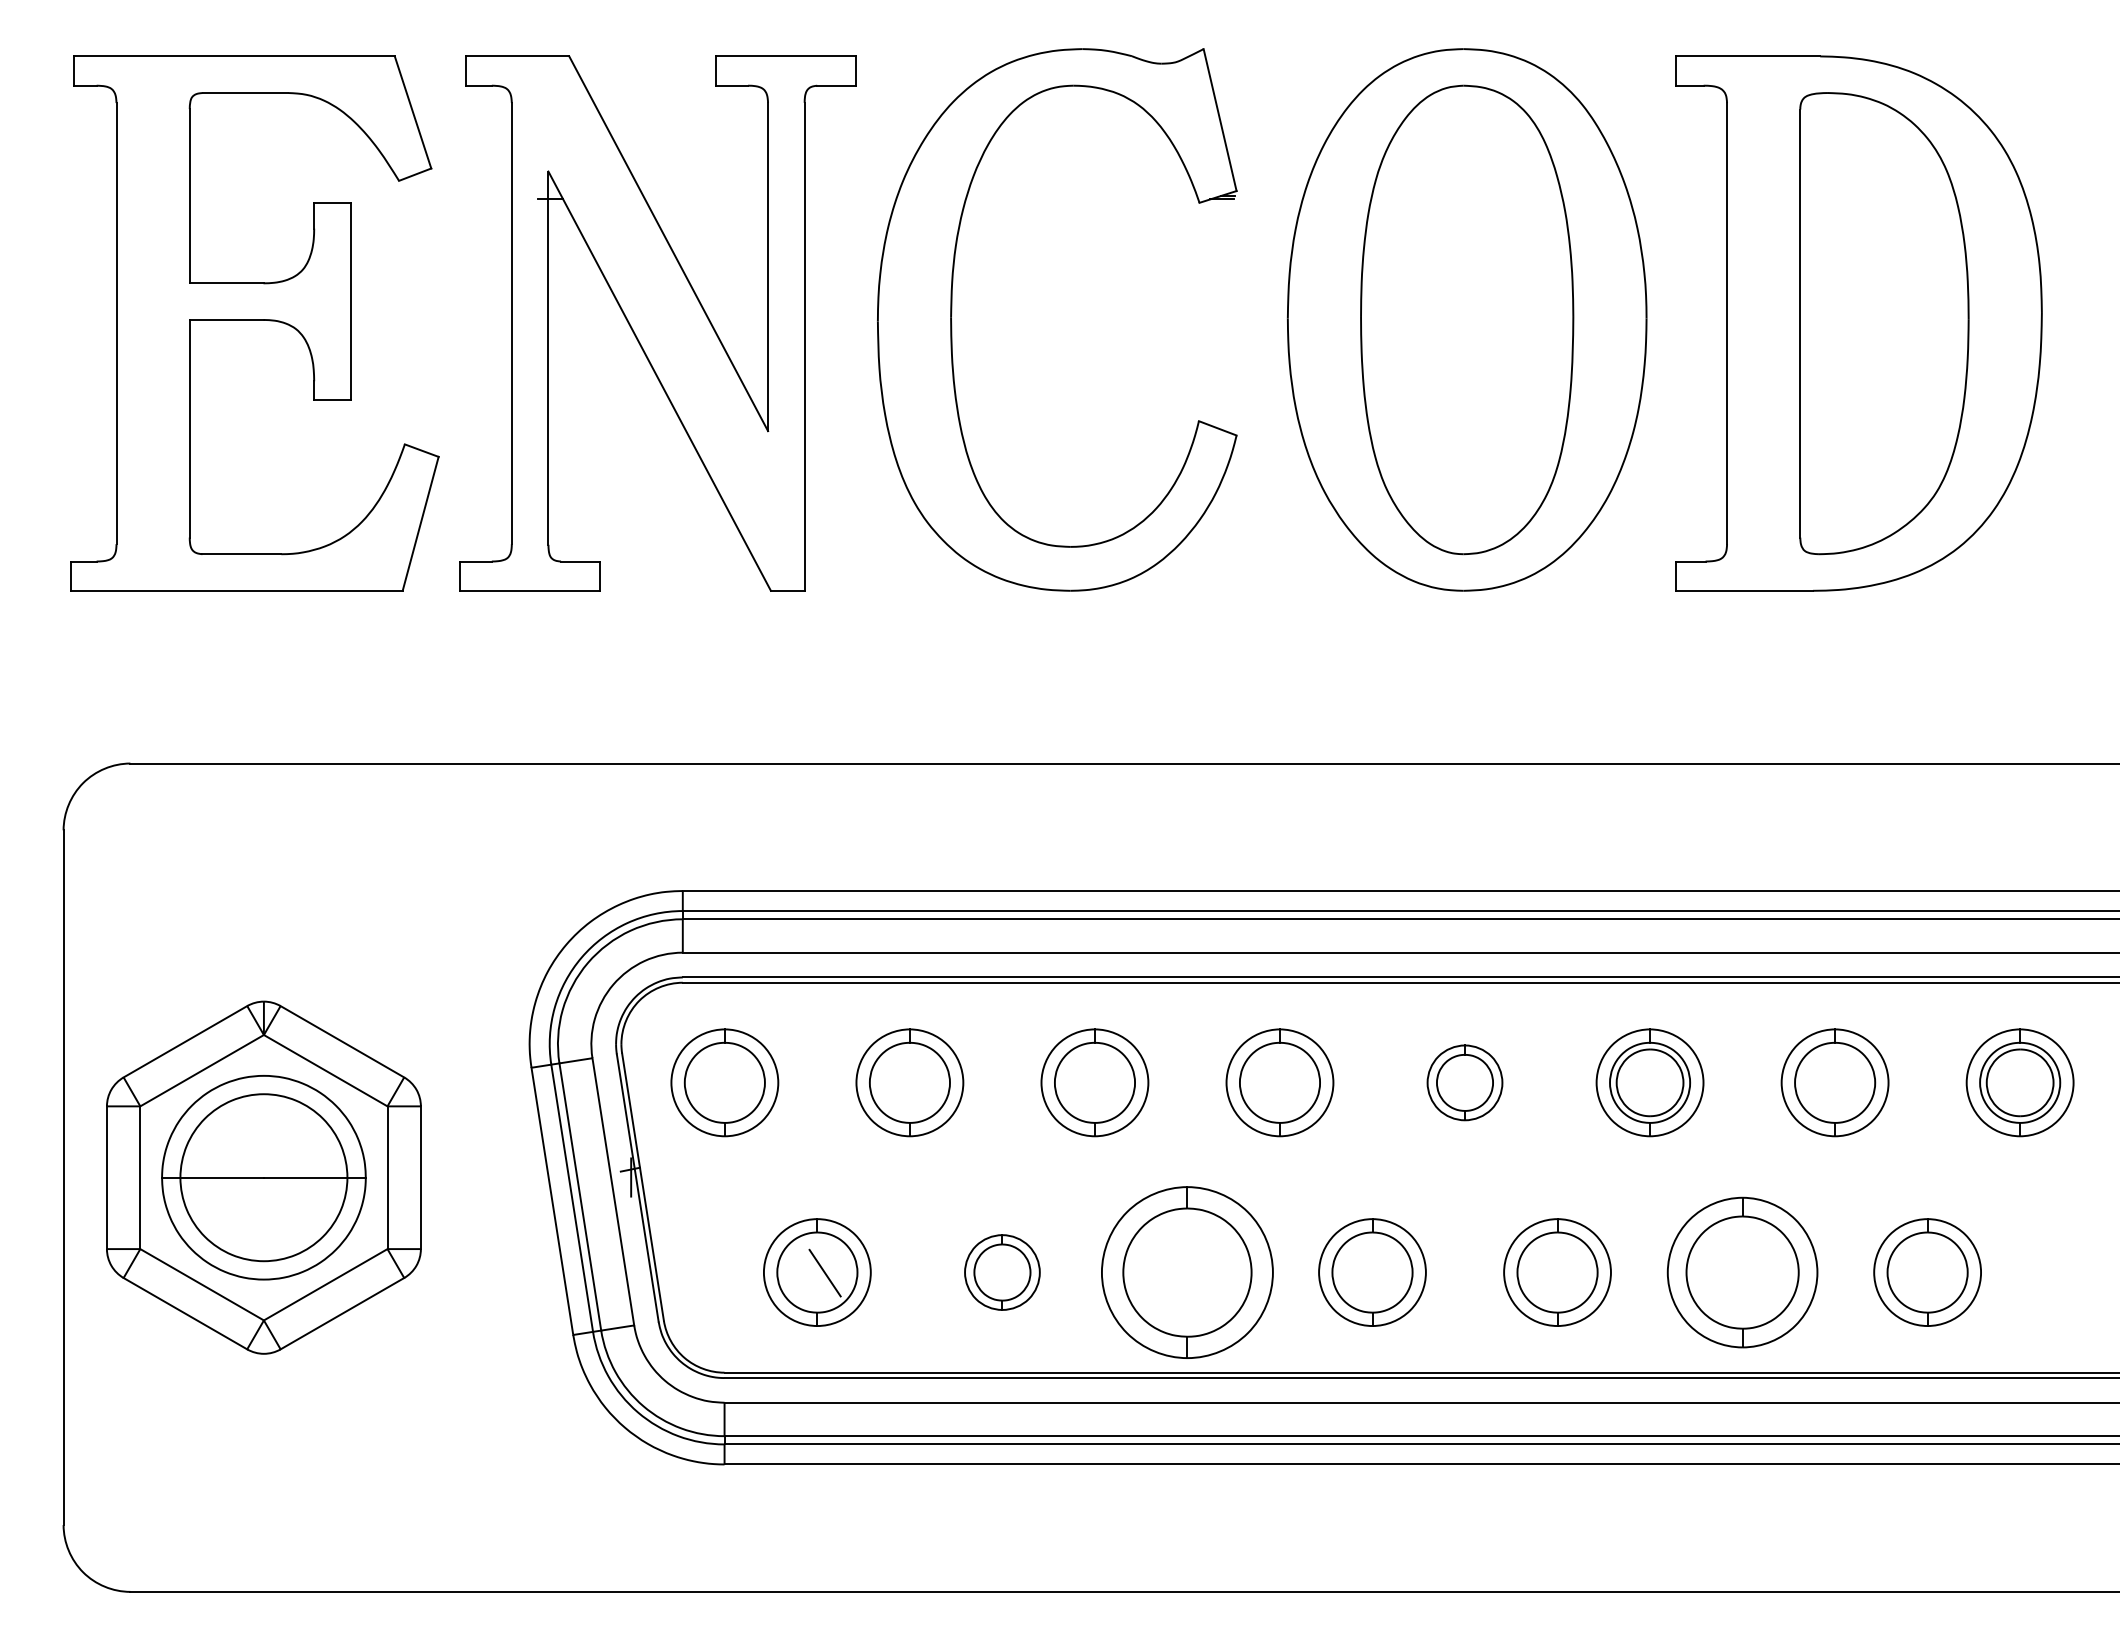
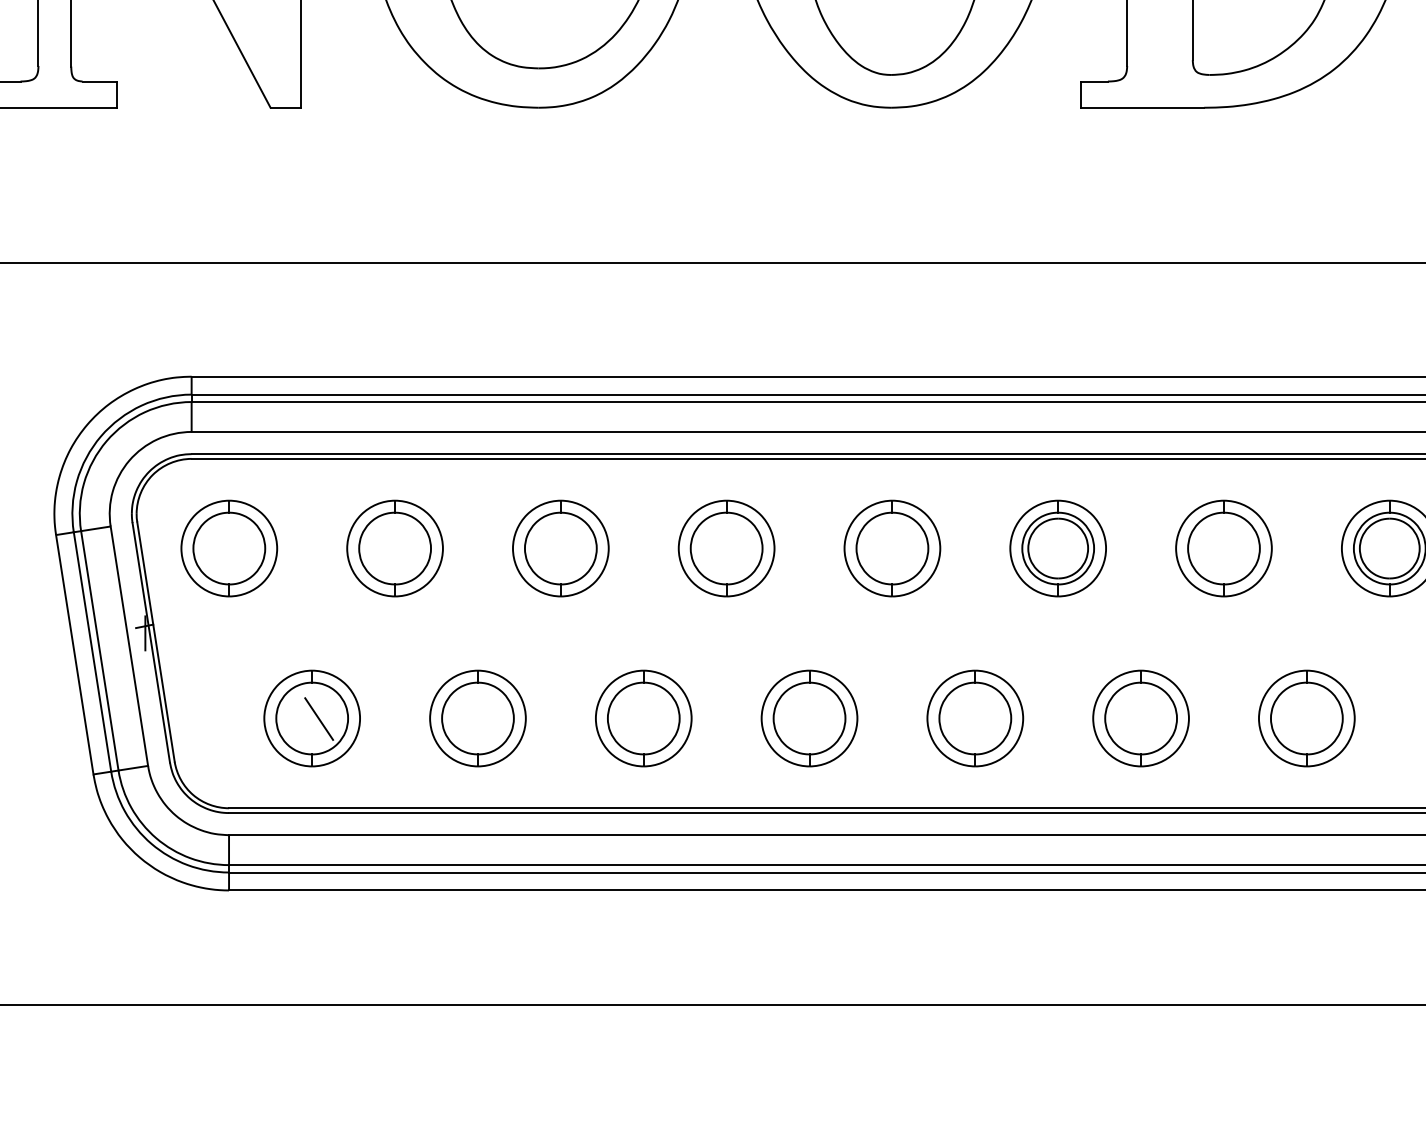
part: (1464, 1082) -> (891, 548), size x1.43
part: (1002, 1272) -> (478, 718), size x1.43
part: (1187, 1272) -> (643, 718), size x0.62
part: (1742, 1272) -> (1141, 718), size x0.71

